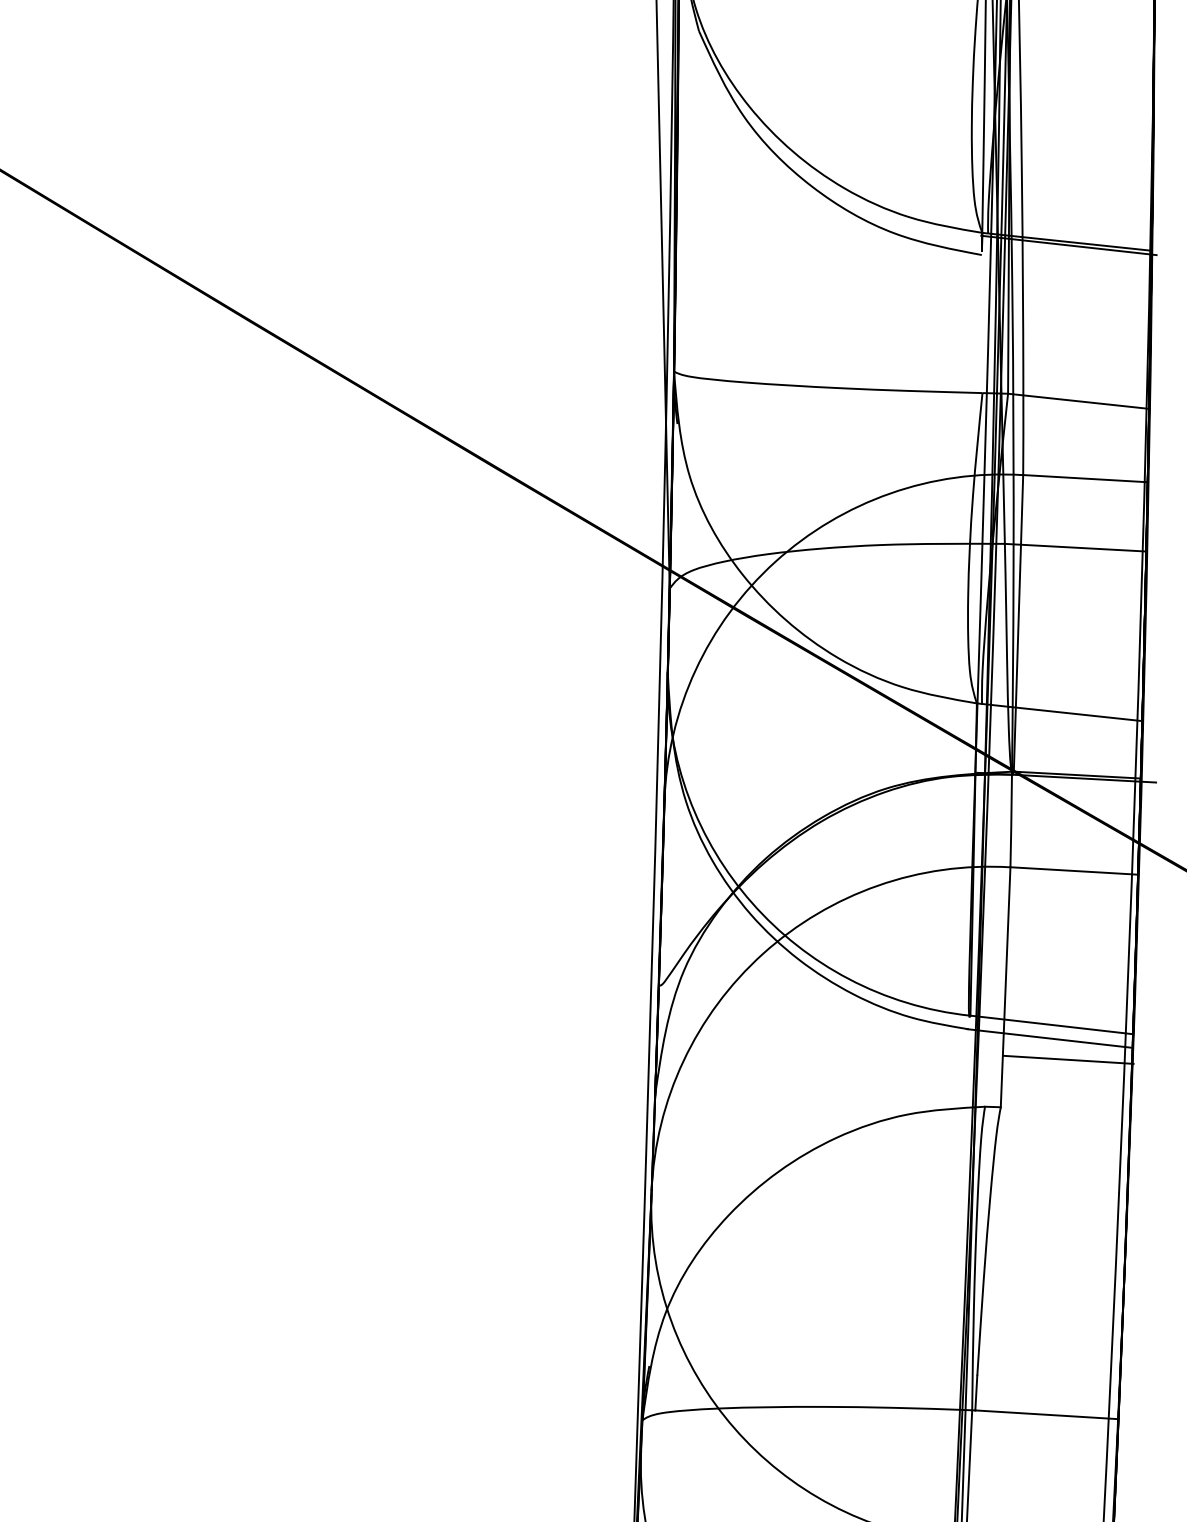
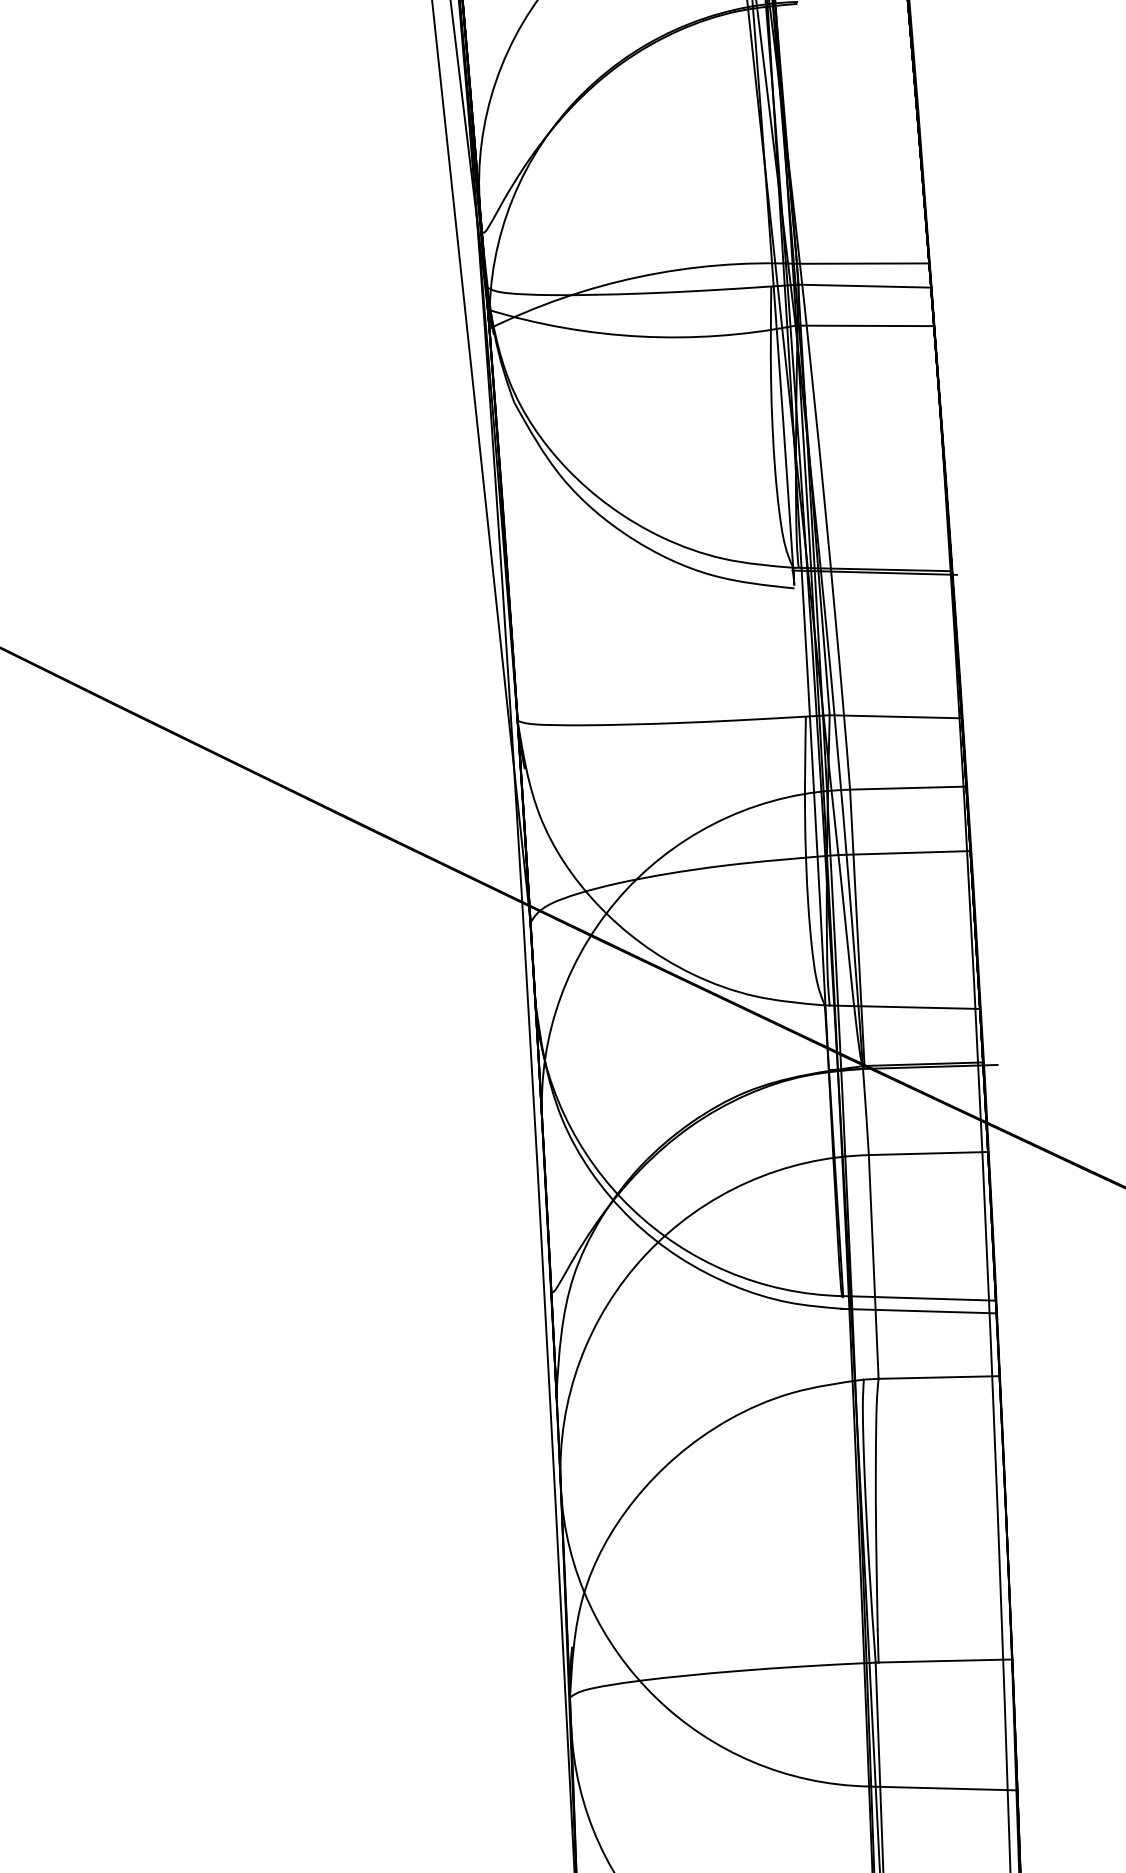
line: (1068, 1059) -> (938, 1377), moved

